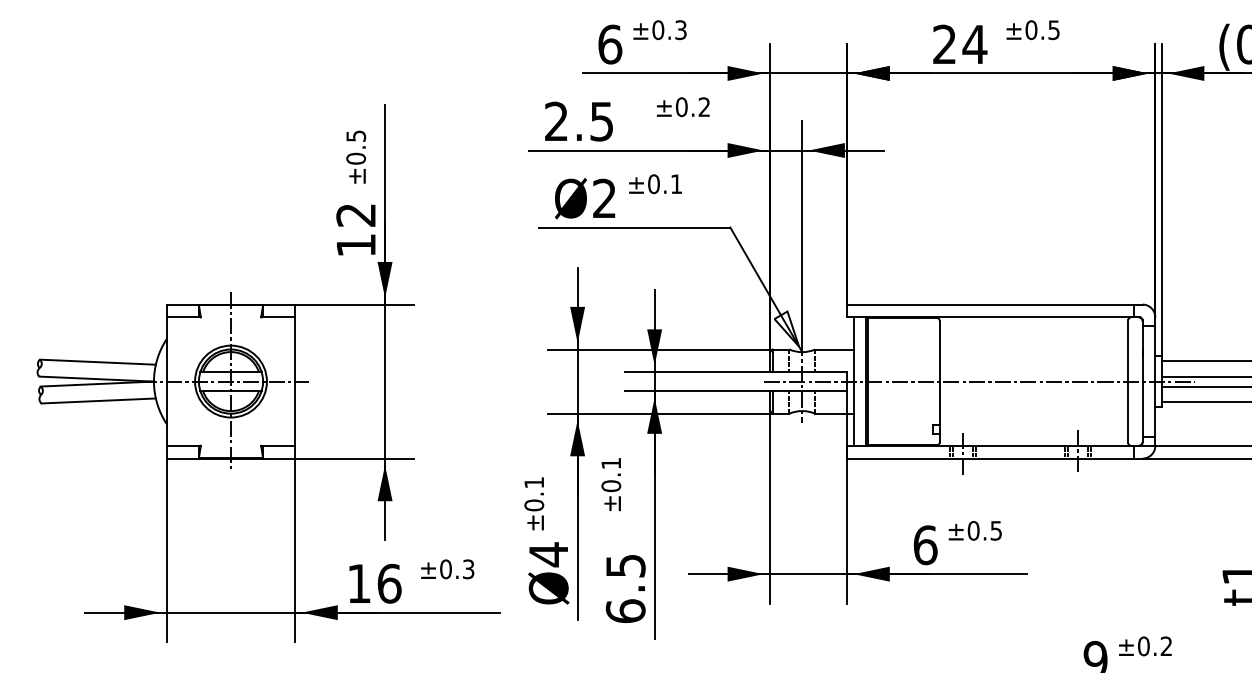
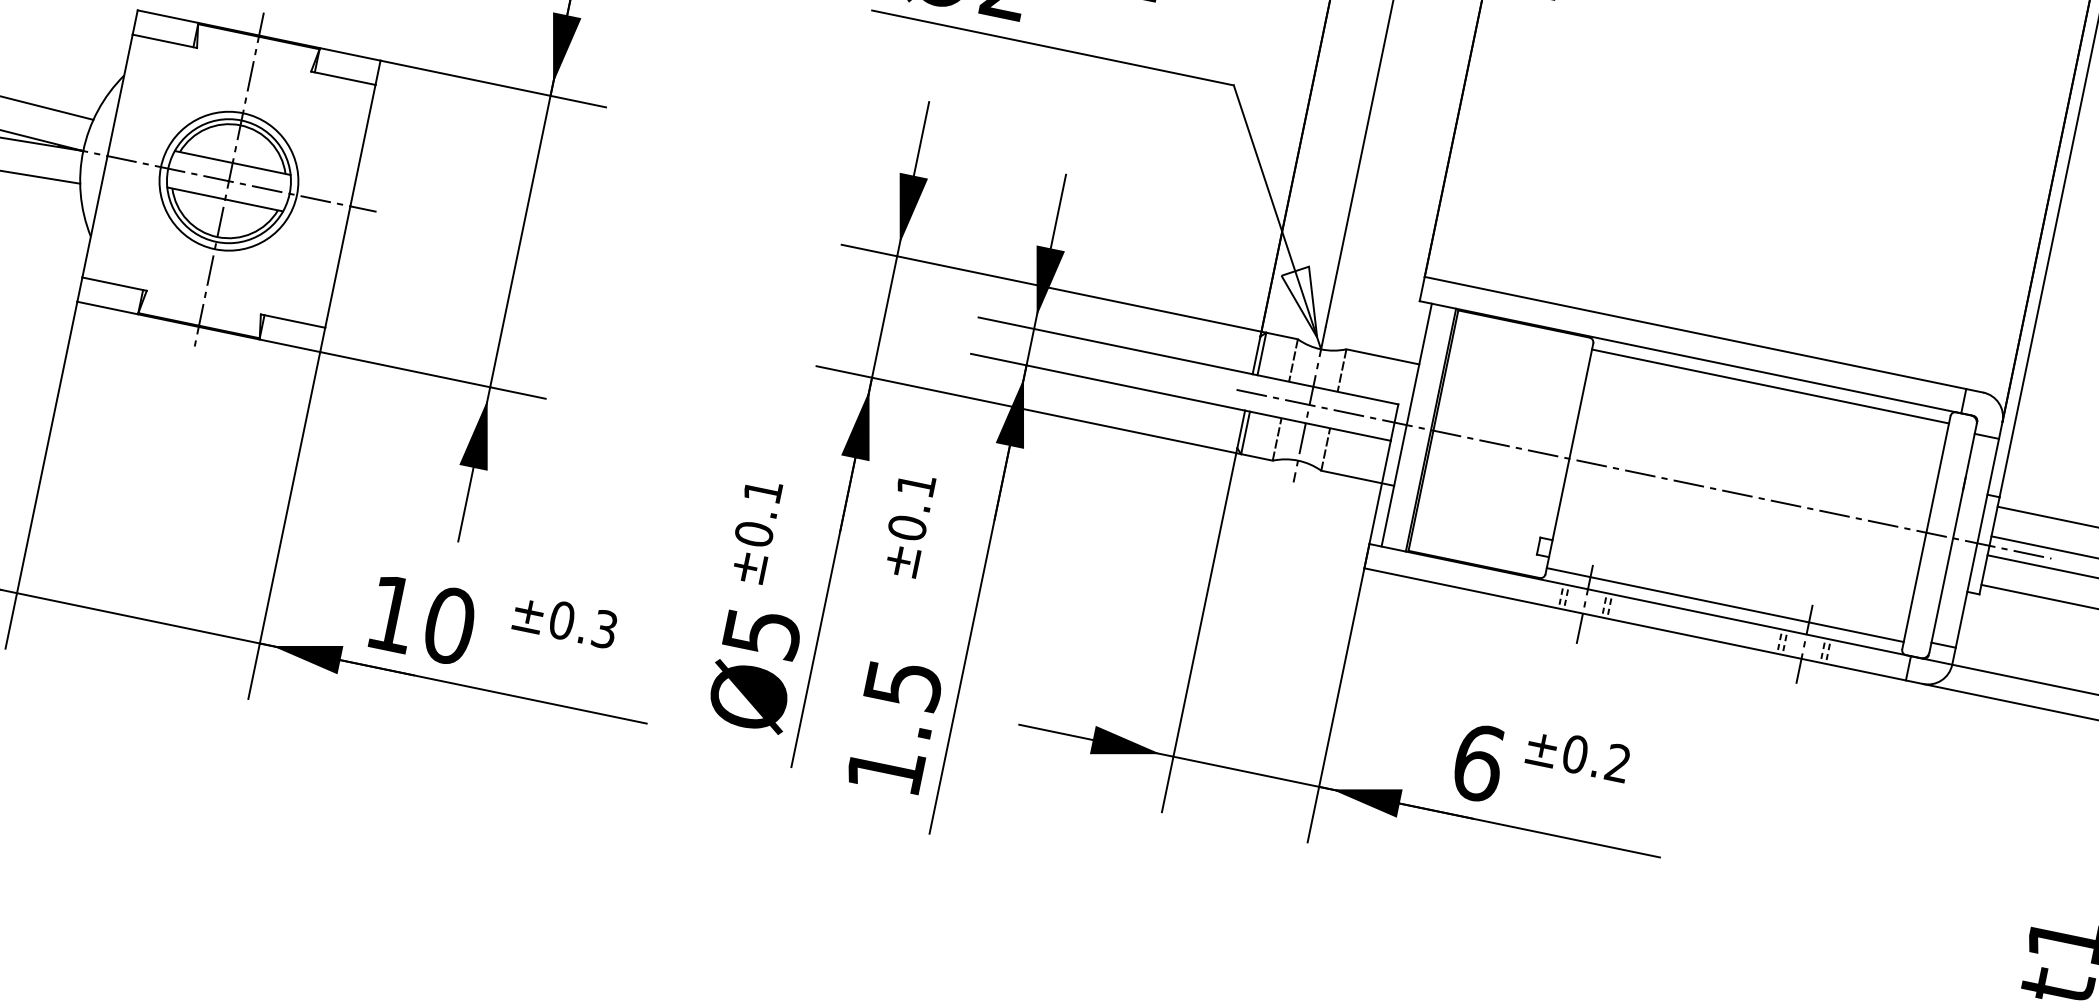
line: (1033, 323) -> (1769, 385), added
line: (1033, 439) -> (1724, 605), added
text: (995, 530) -> (1616, 762), ±0.5 -> ±0.2
text: (548, 554) -> (761, 632), Ø4 -> Ø5
text: (389, 583) -> (449, 625), 16 -> 10
text: (625, 611) -> (885, 770), 6.5 -> 1.5

